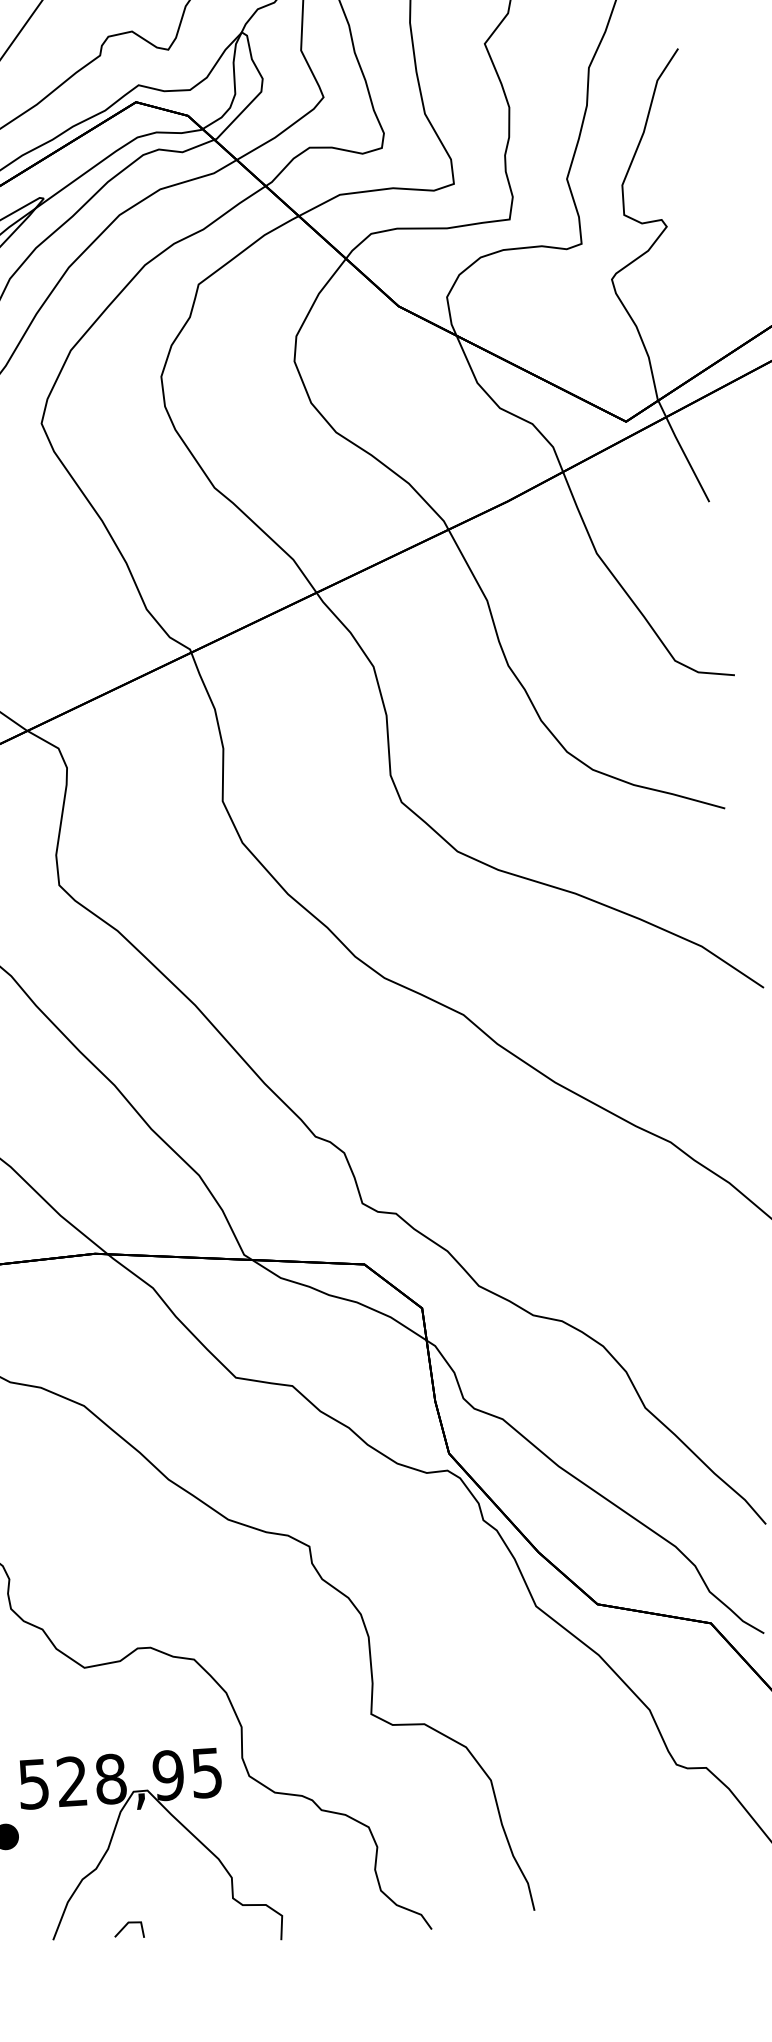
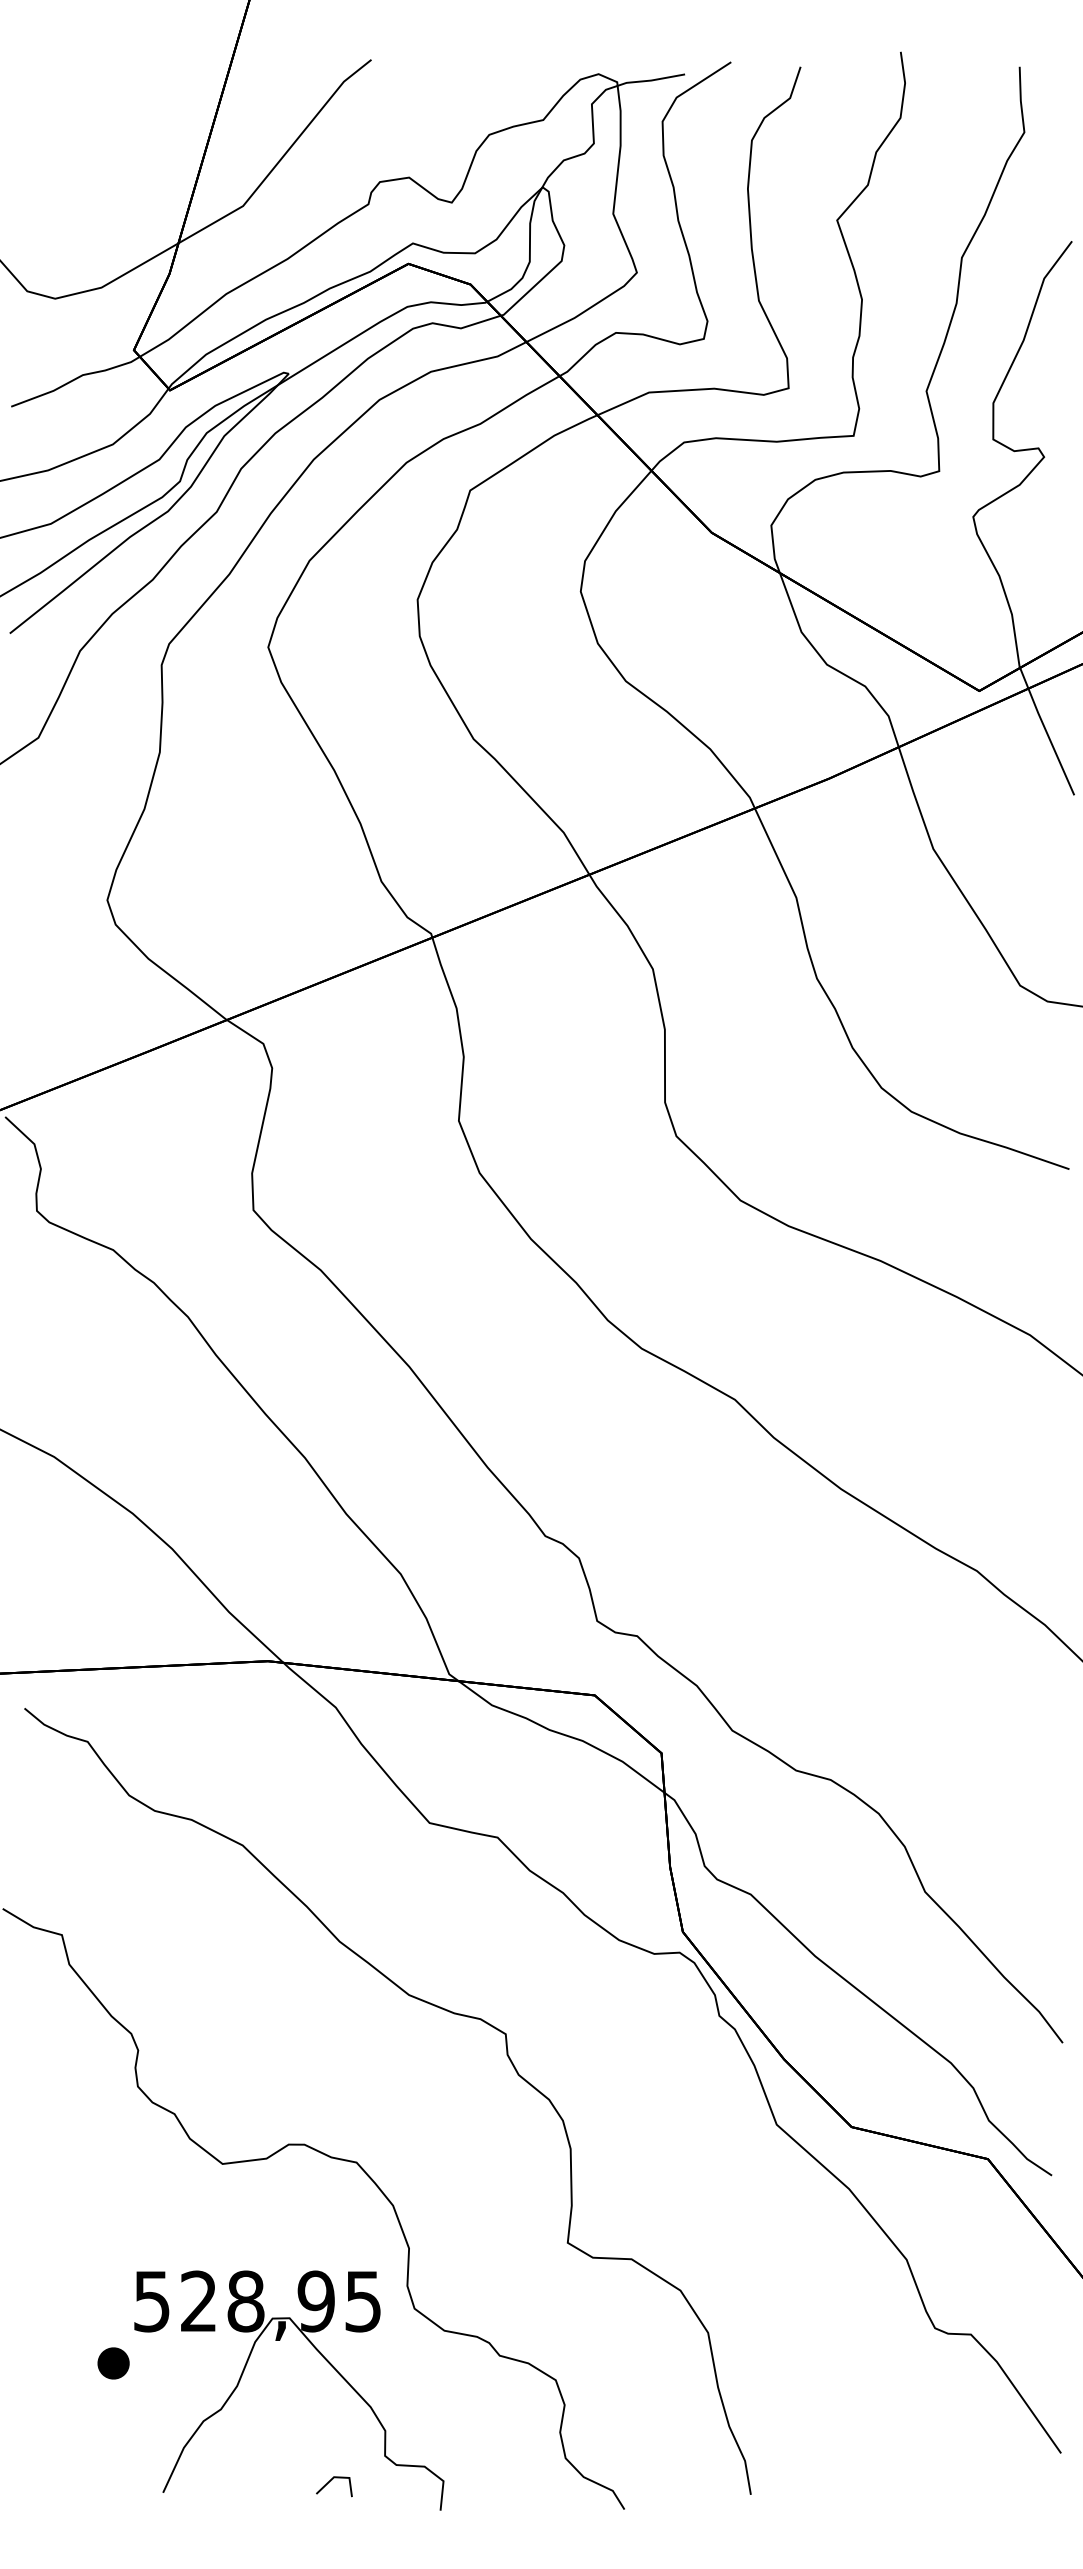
part: (127, 1925) -> (332, 2480), moved

